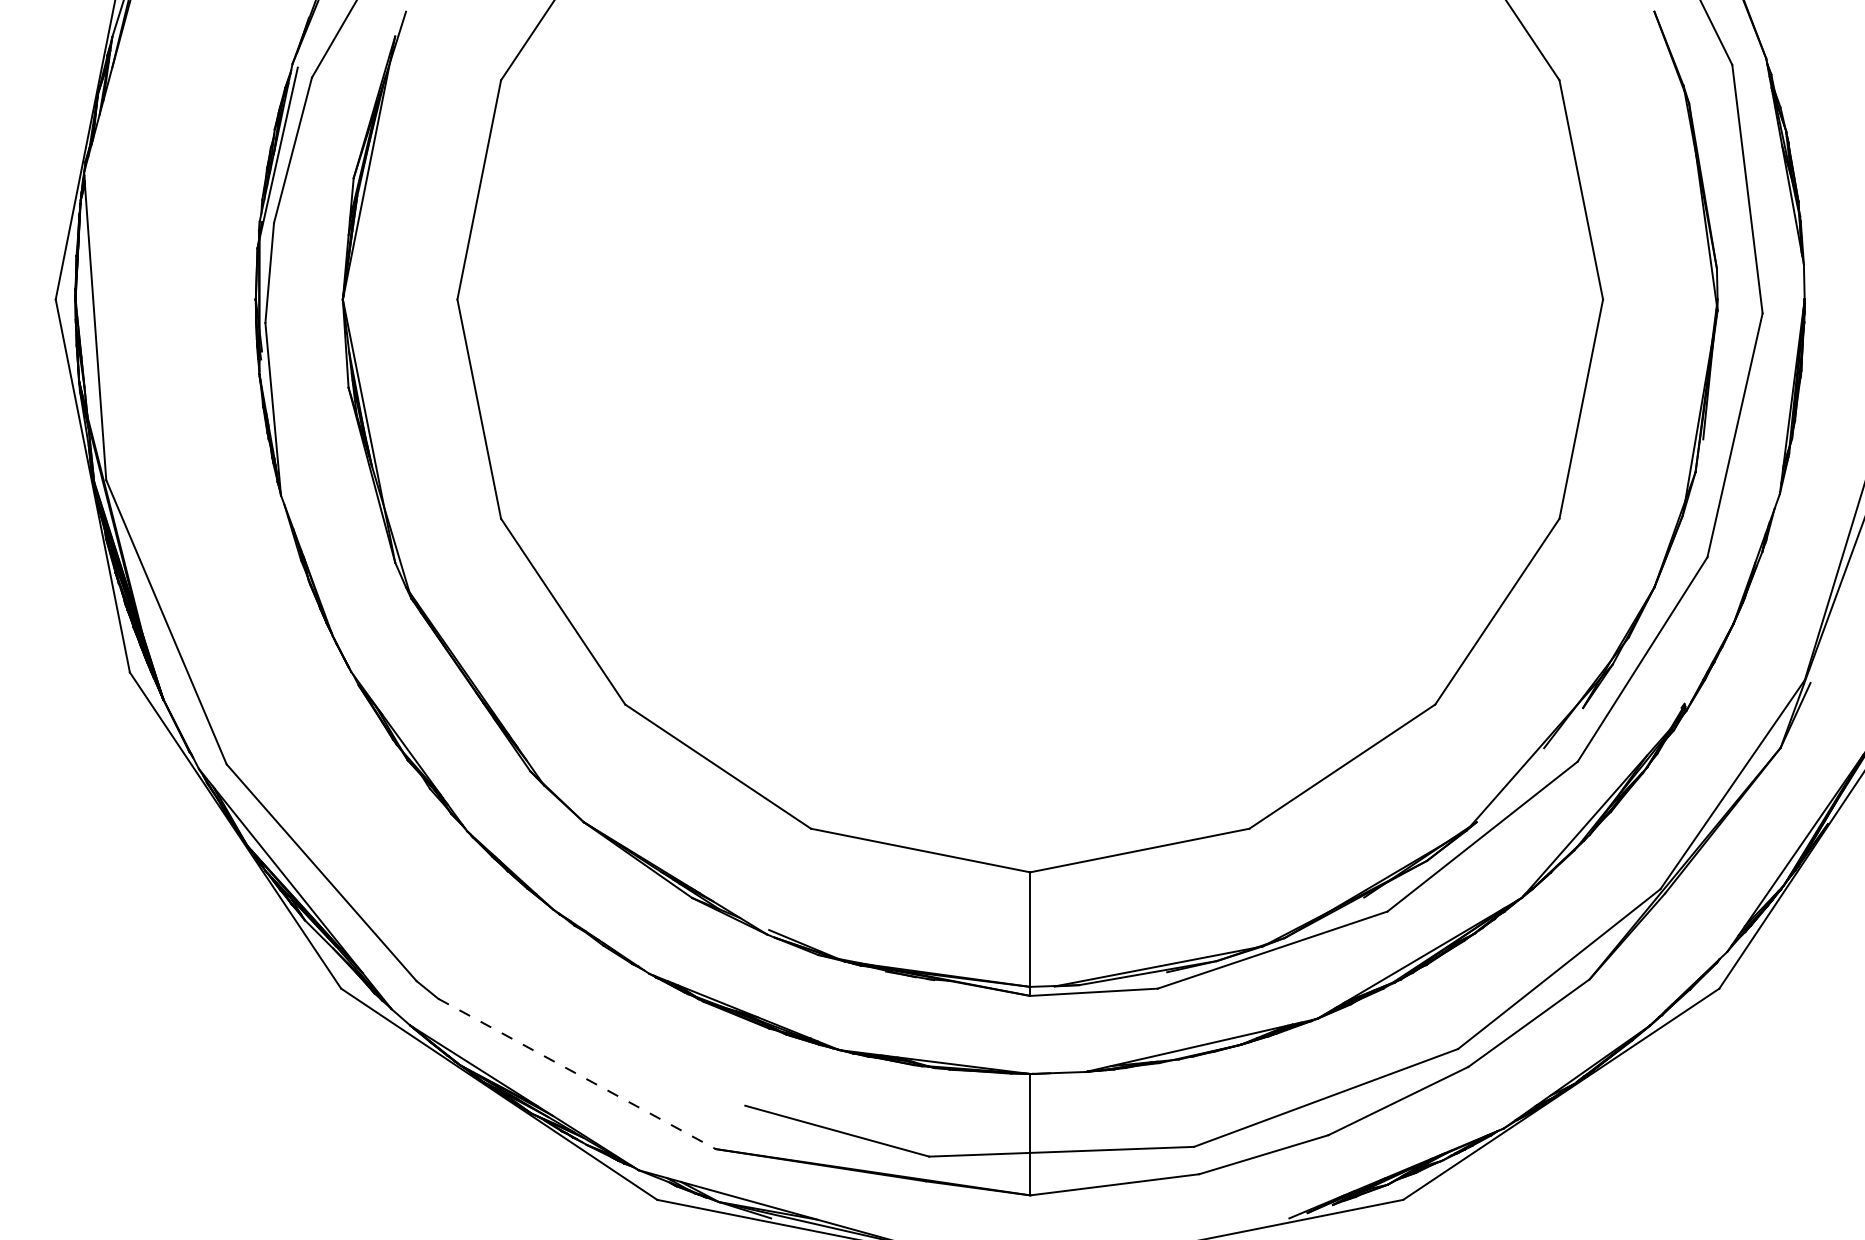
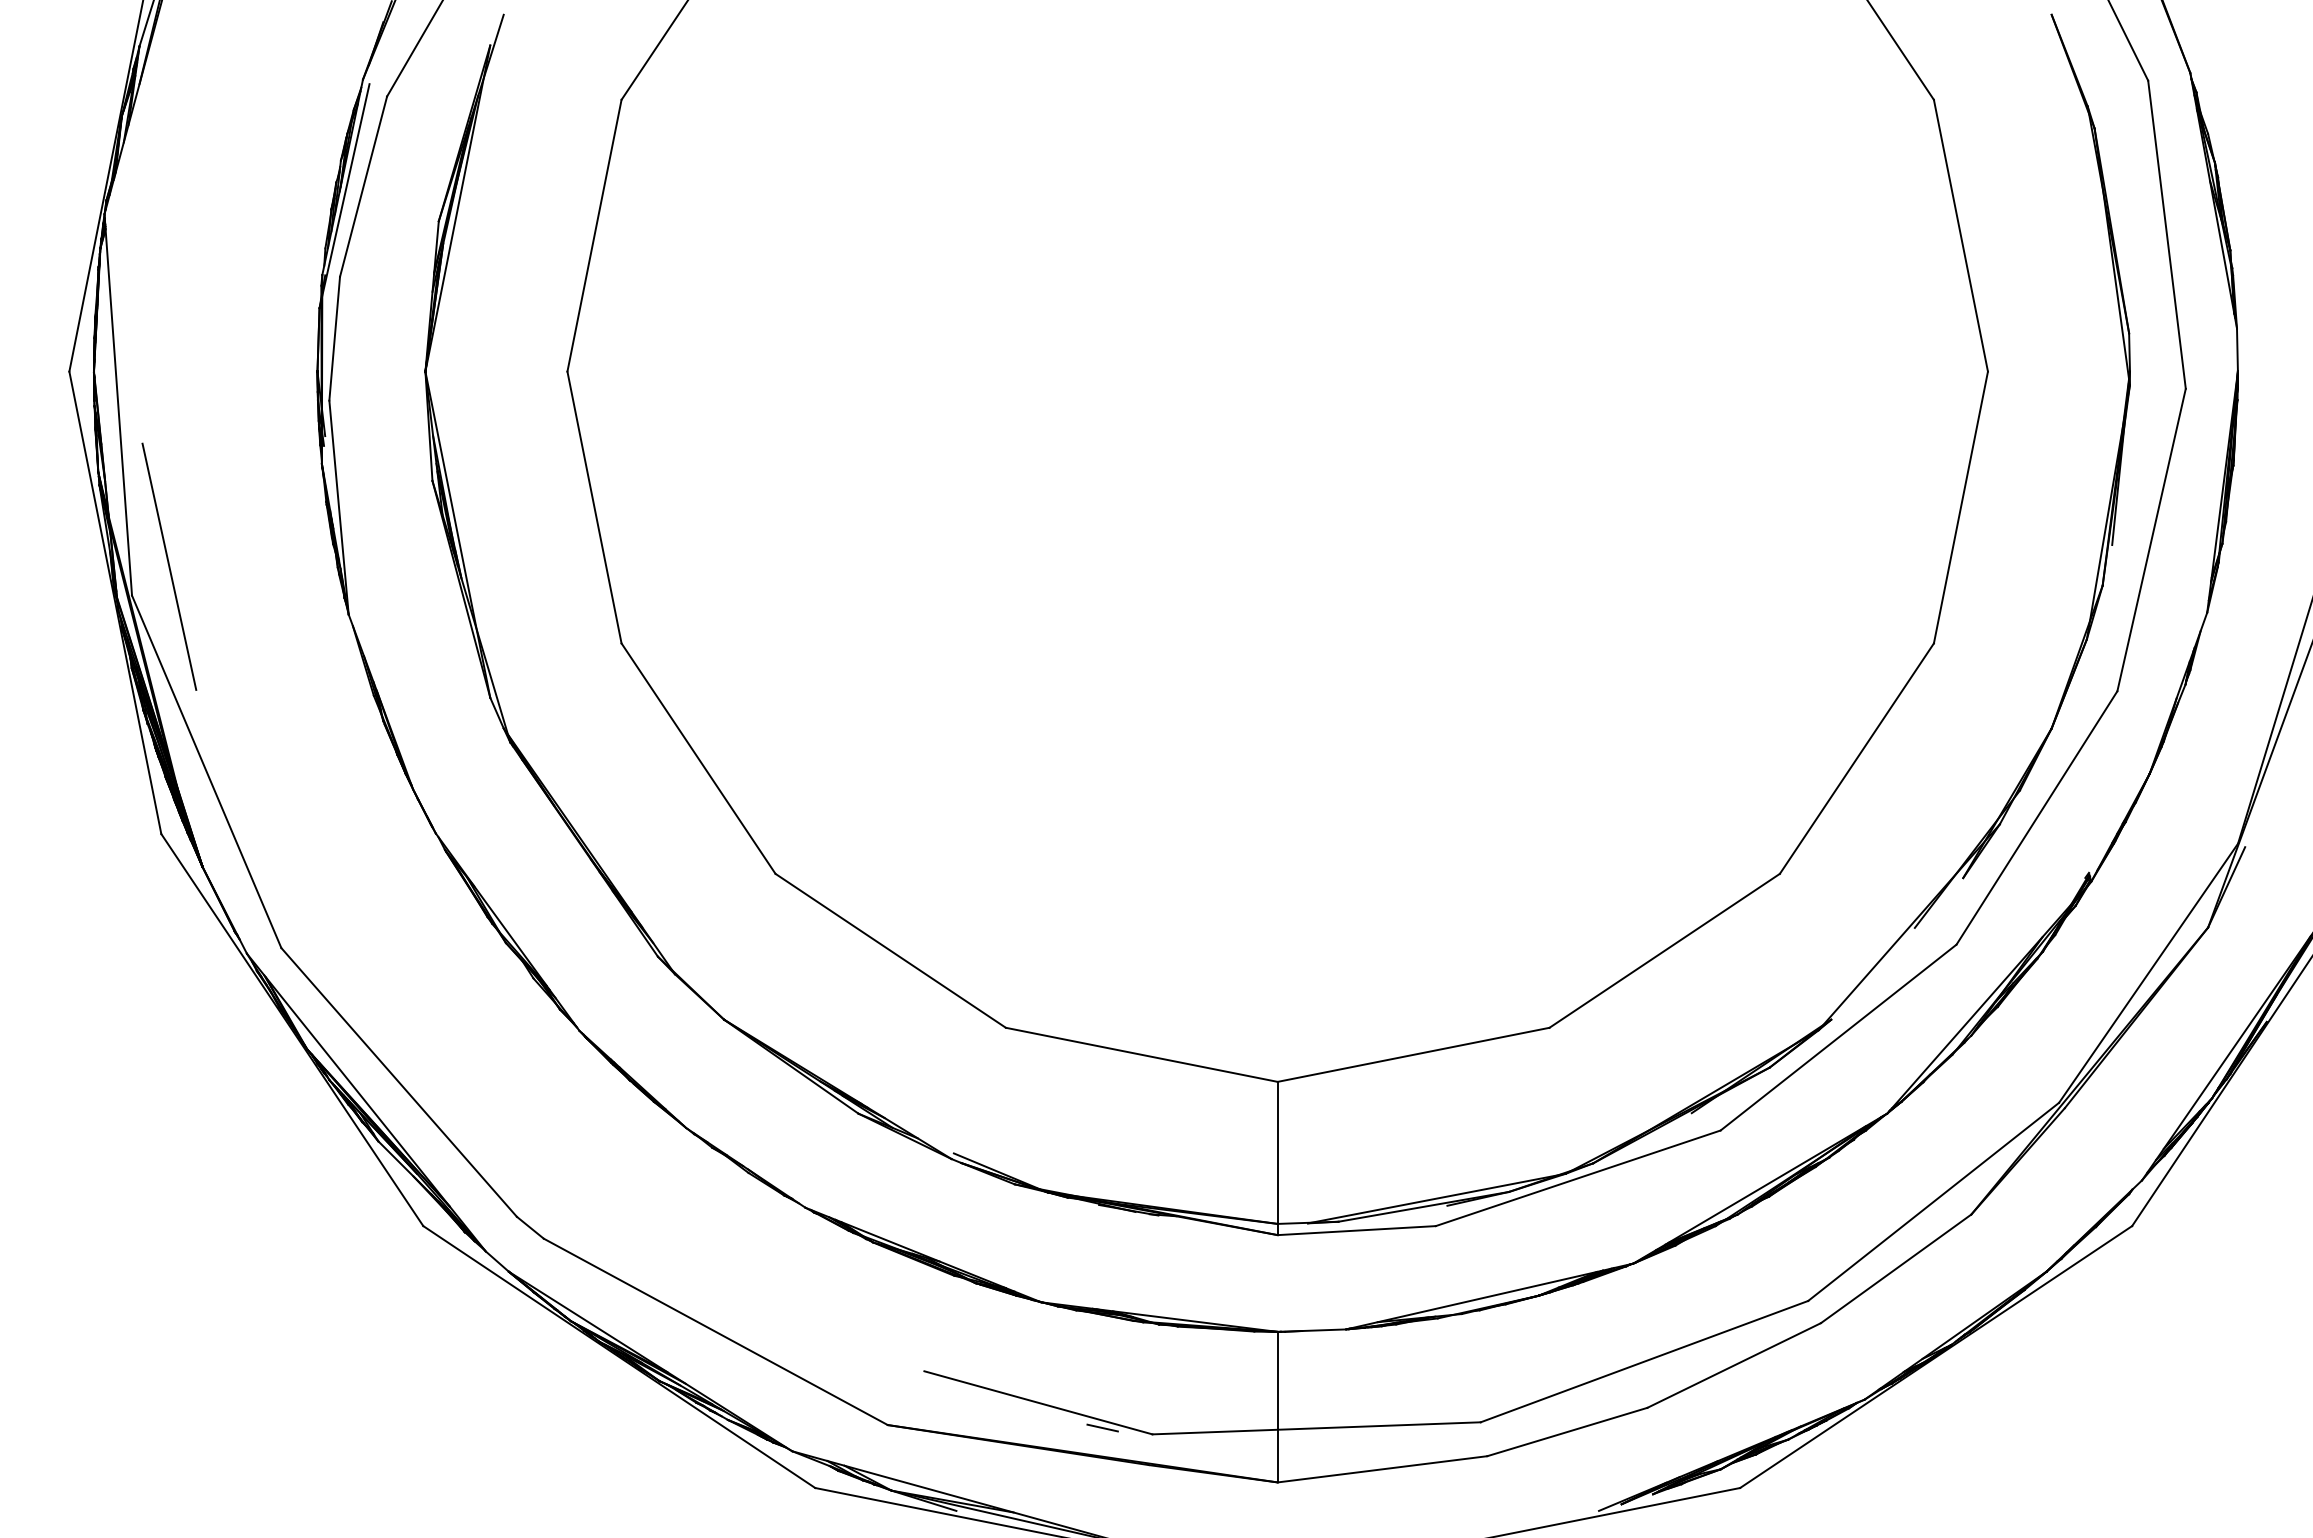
line: (136, 456) -> (169, 566), added
line: (576, 1073) -> (715, 1331), dashed -> solid
line: (888, 1151) -> (1102, 1427), added

